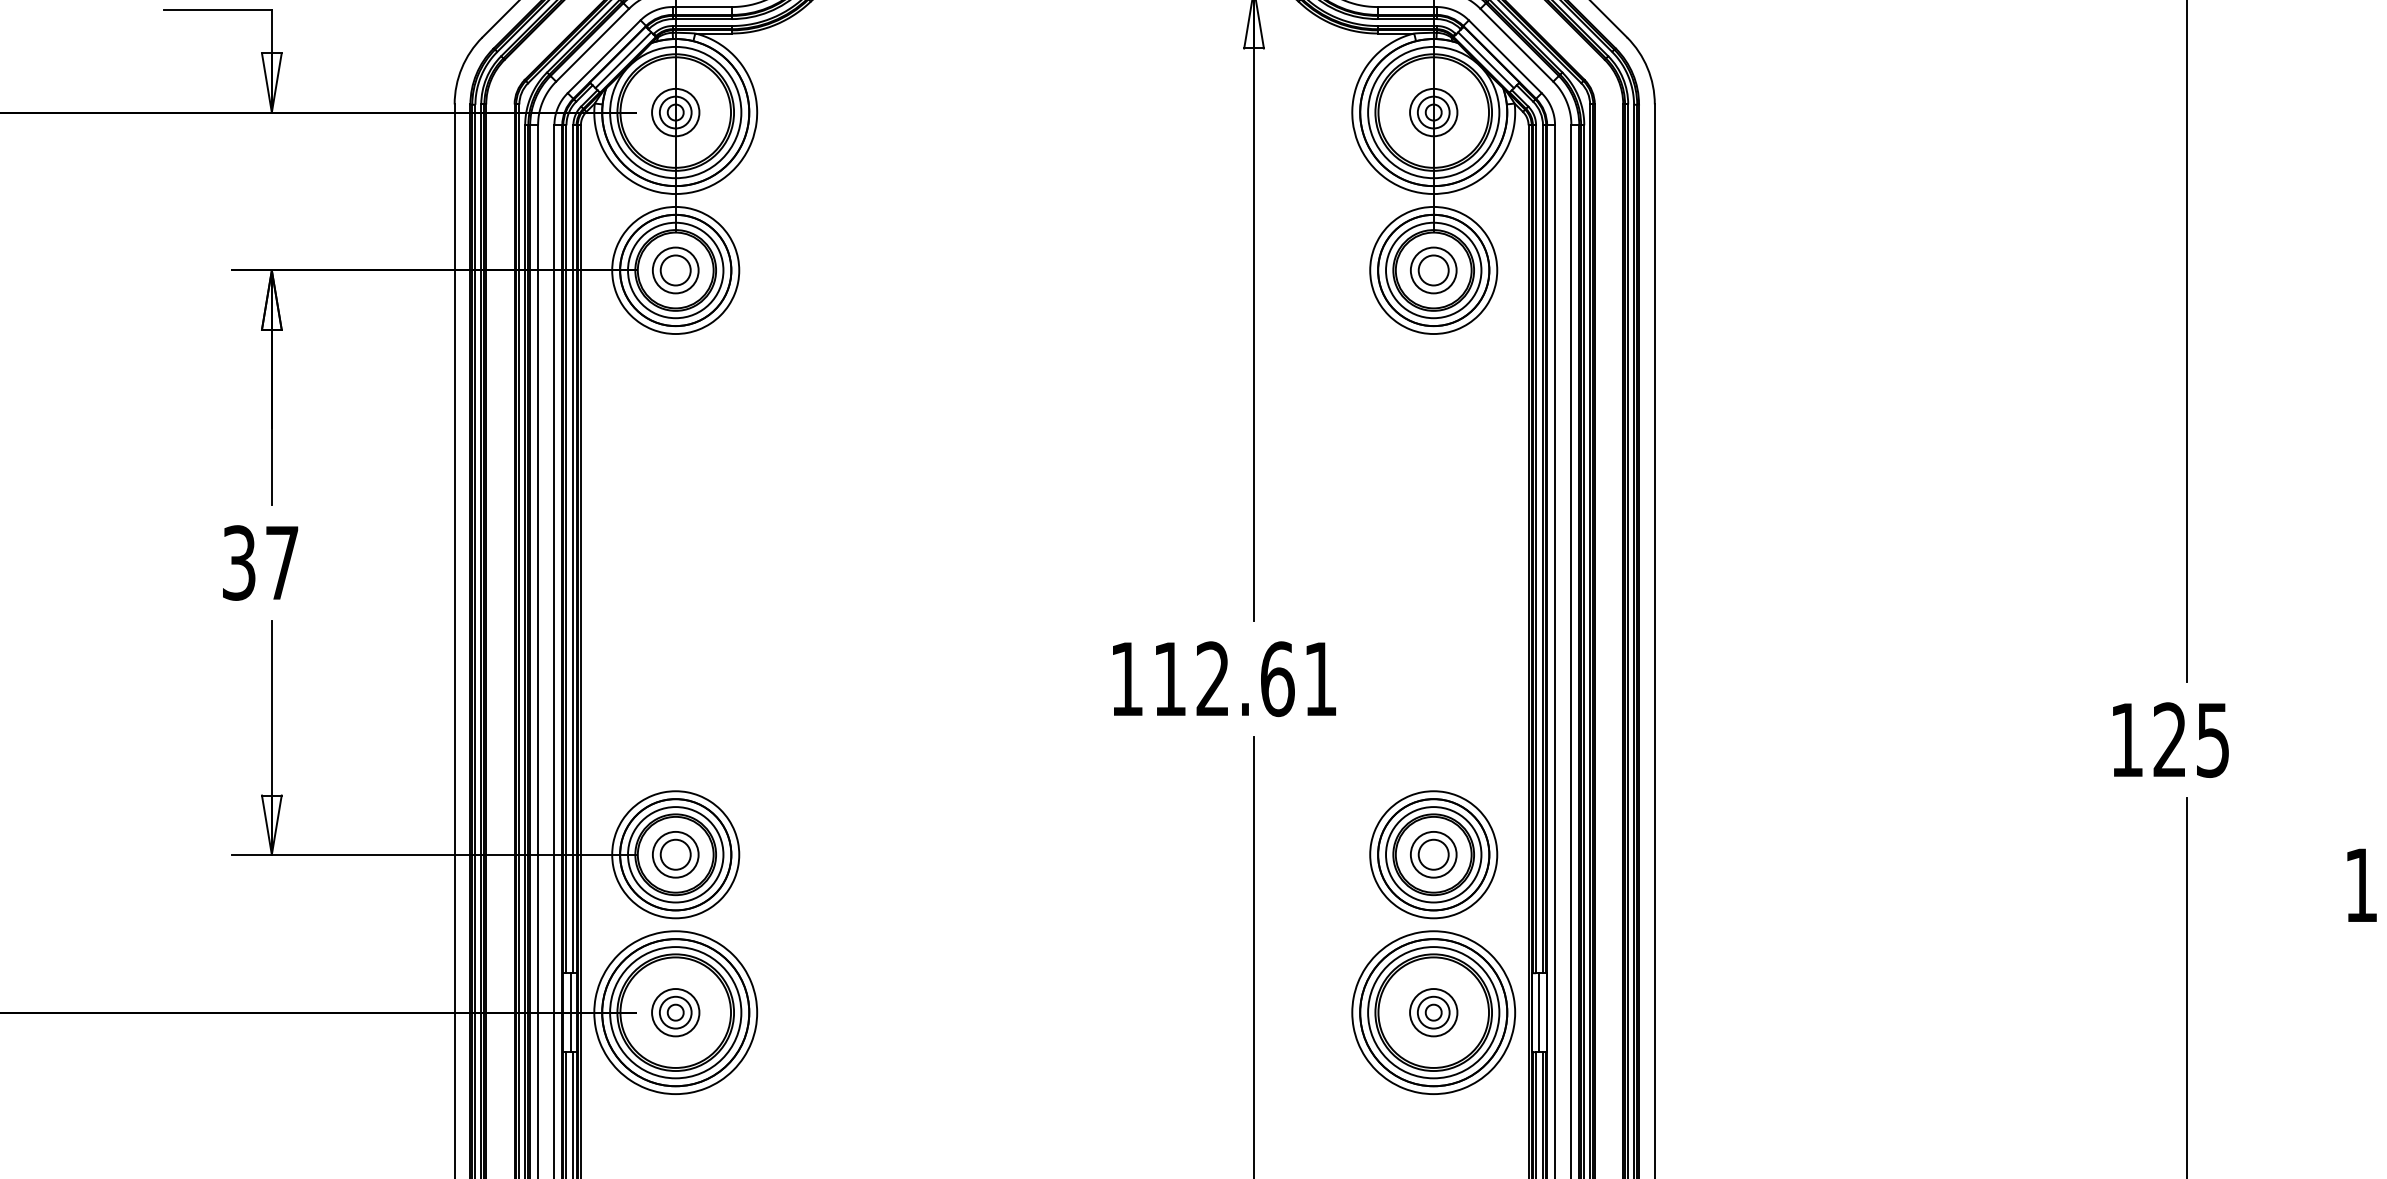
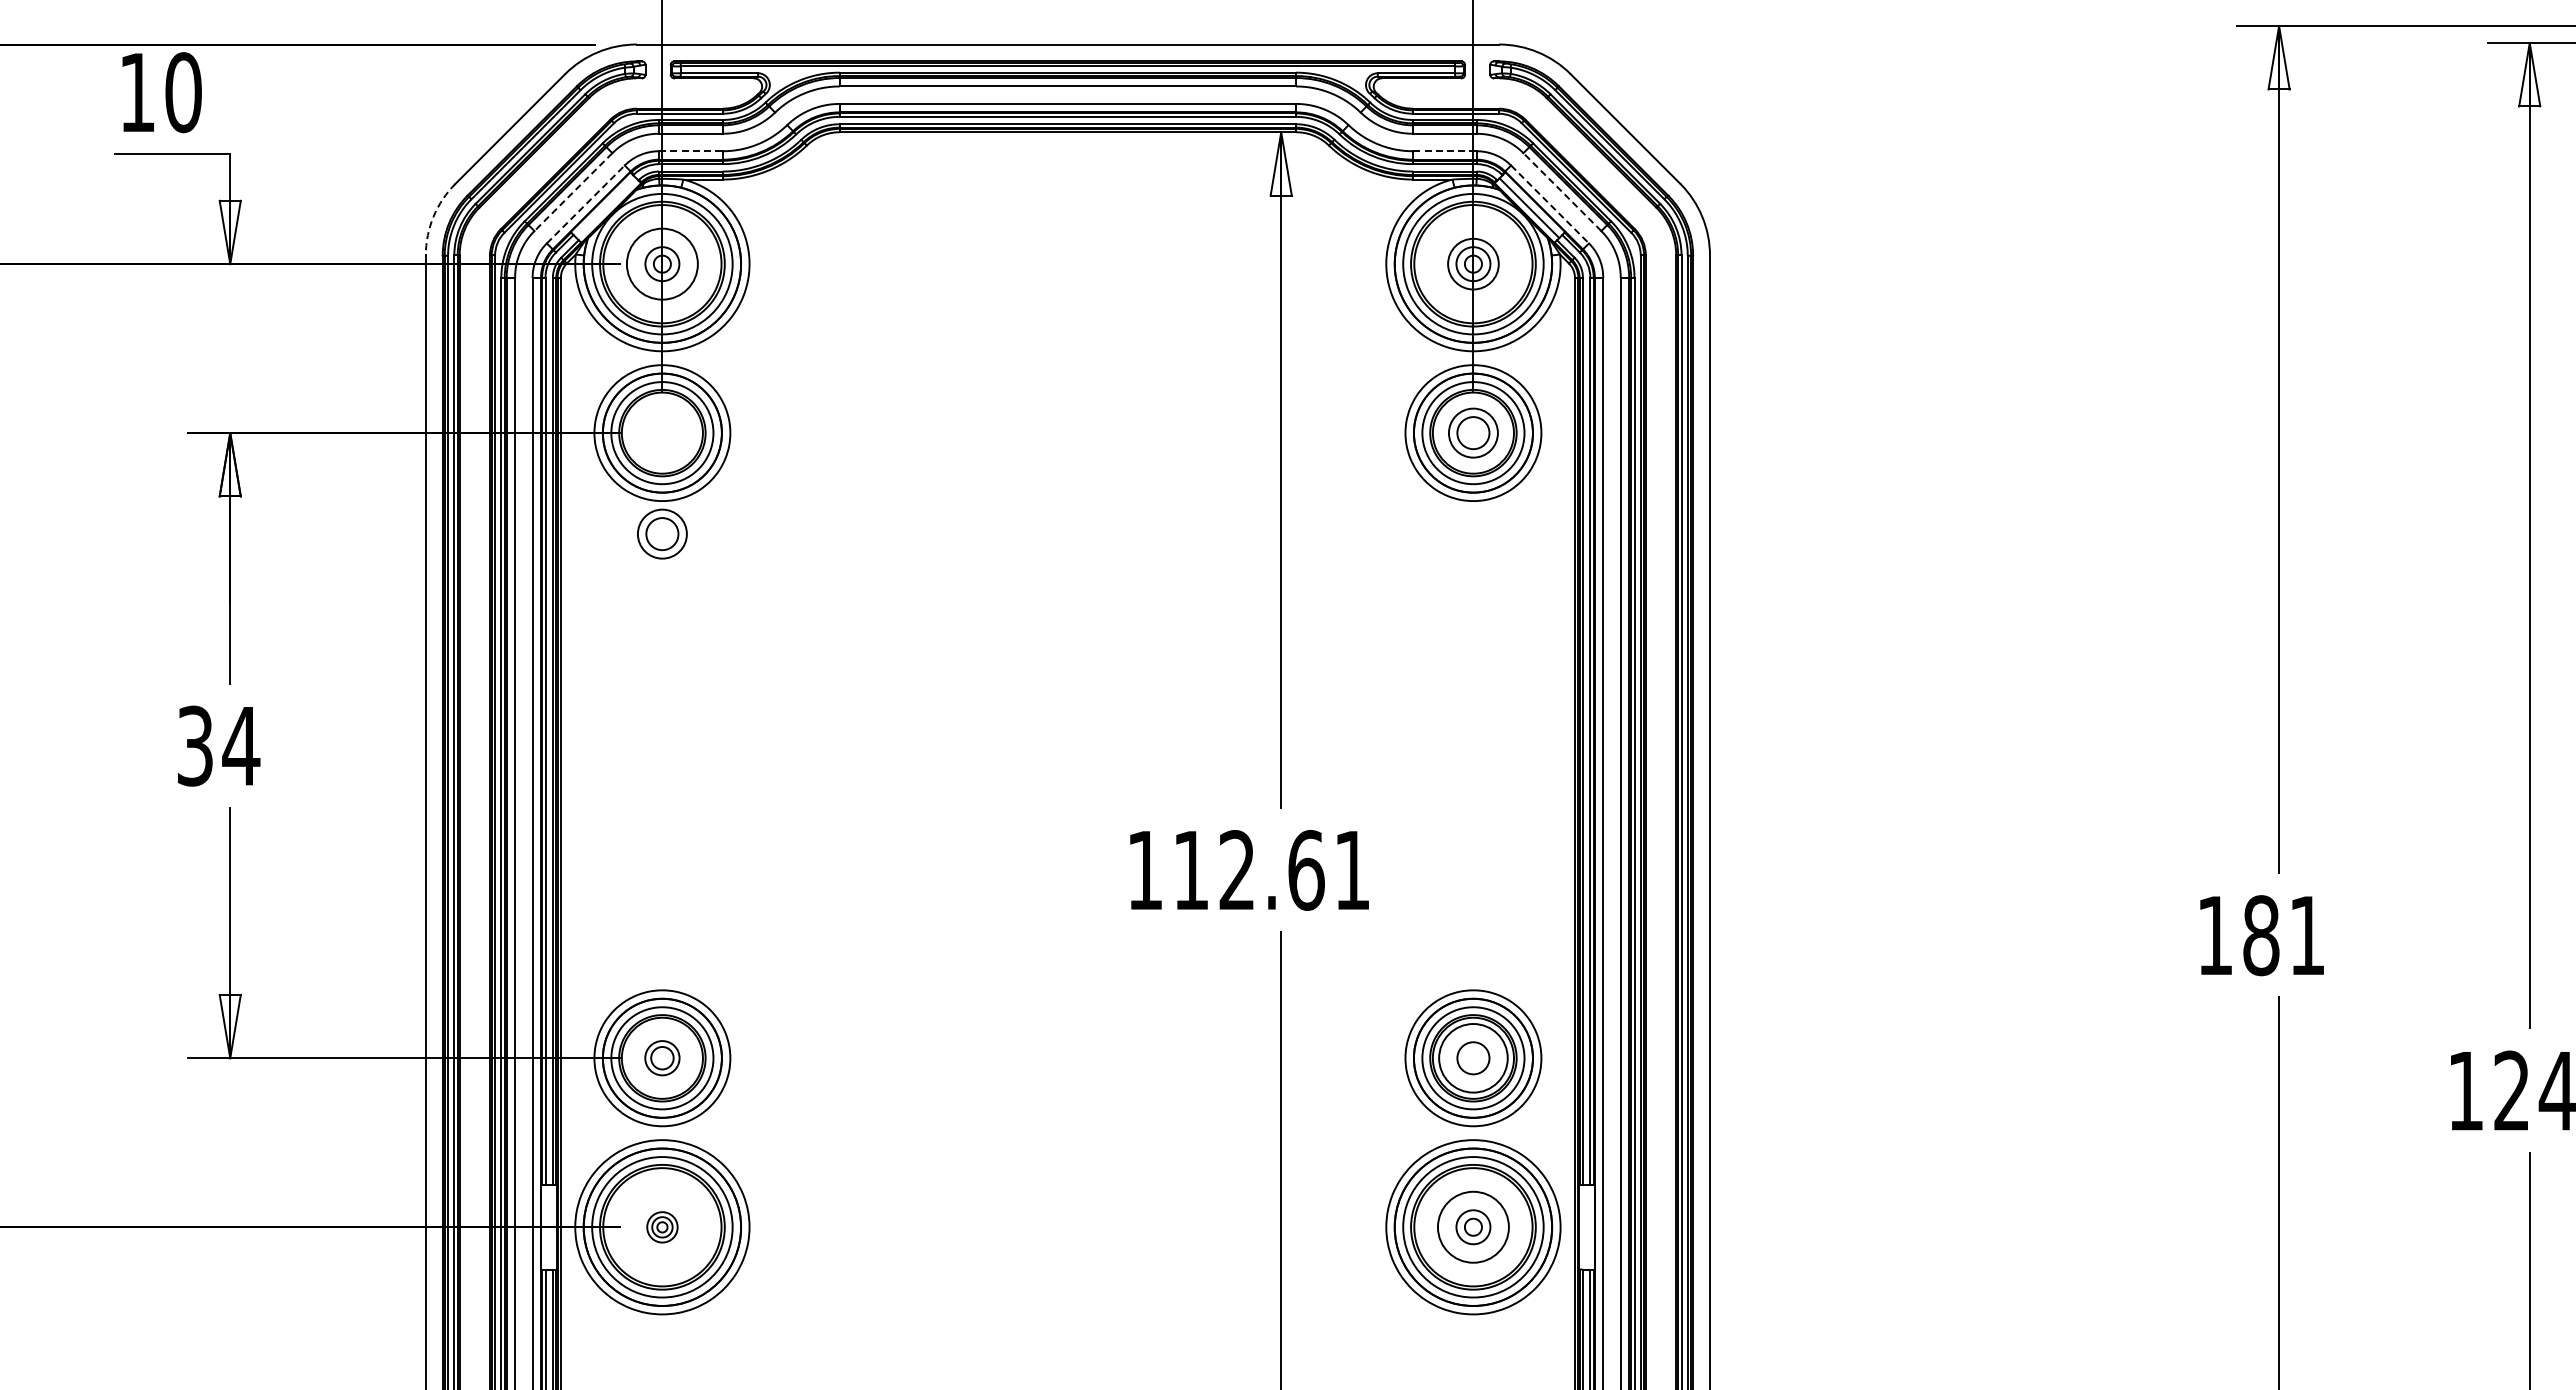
line: (701, 7) -> (690, 151), solid -> dashed
line: (1406, 7) -> (1444, 151), solid -> dashed
line: (1516, 44) -> (1562, 191), solid -> dashed
line: (592, 45) -> (573, 192), solid -> dashed
line: (604, 56) -> (586, 204), solid -> dashed
line: (1505, 56) -> (1550, 204), solid -> dashed
line: (623, 60) -> (606, 208), removed
arc: (461, 68) -> (433, 216), solid -> dashed
circle: (675, 111) -> (662, 263), size x1.4
part: (675, 269) -> (662, 533), moved
text: (282, 563) -> (241, 746), 37 -> 34
text: (2190, 739) -> (2283, 935), 125 -> 181
part: (675, 854) -> (662, 1057), size x0.7
circle: (1432, 854) -> (1472, 1057), size x1.4
circle: (1433, 1011) -> (1473, 1226), size x1.4
line: (570, 1012) -> (549, 1227), removed
part: (675, 1012) -> (662, 1227), size x0.6
line: (1539, 1012) -> (1586, 1227), removed

